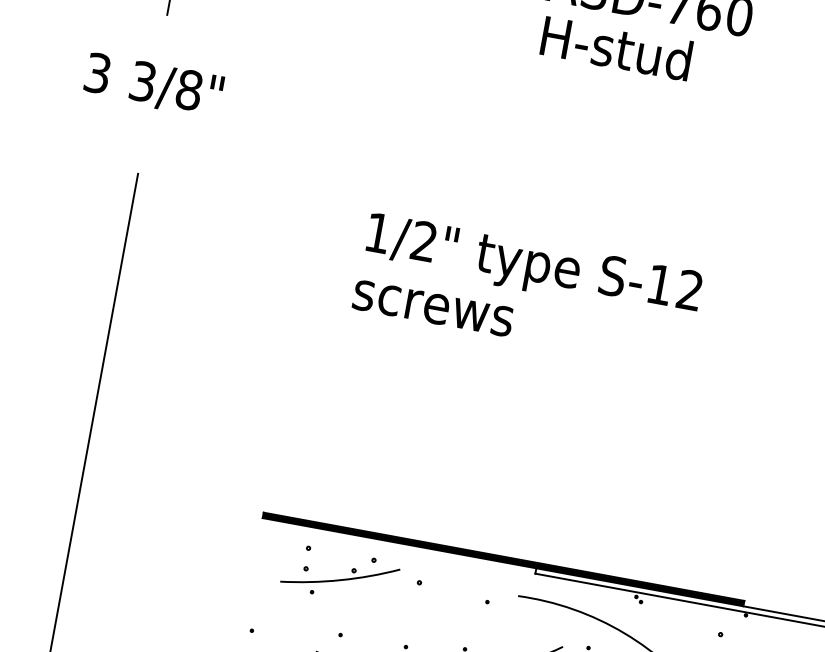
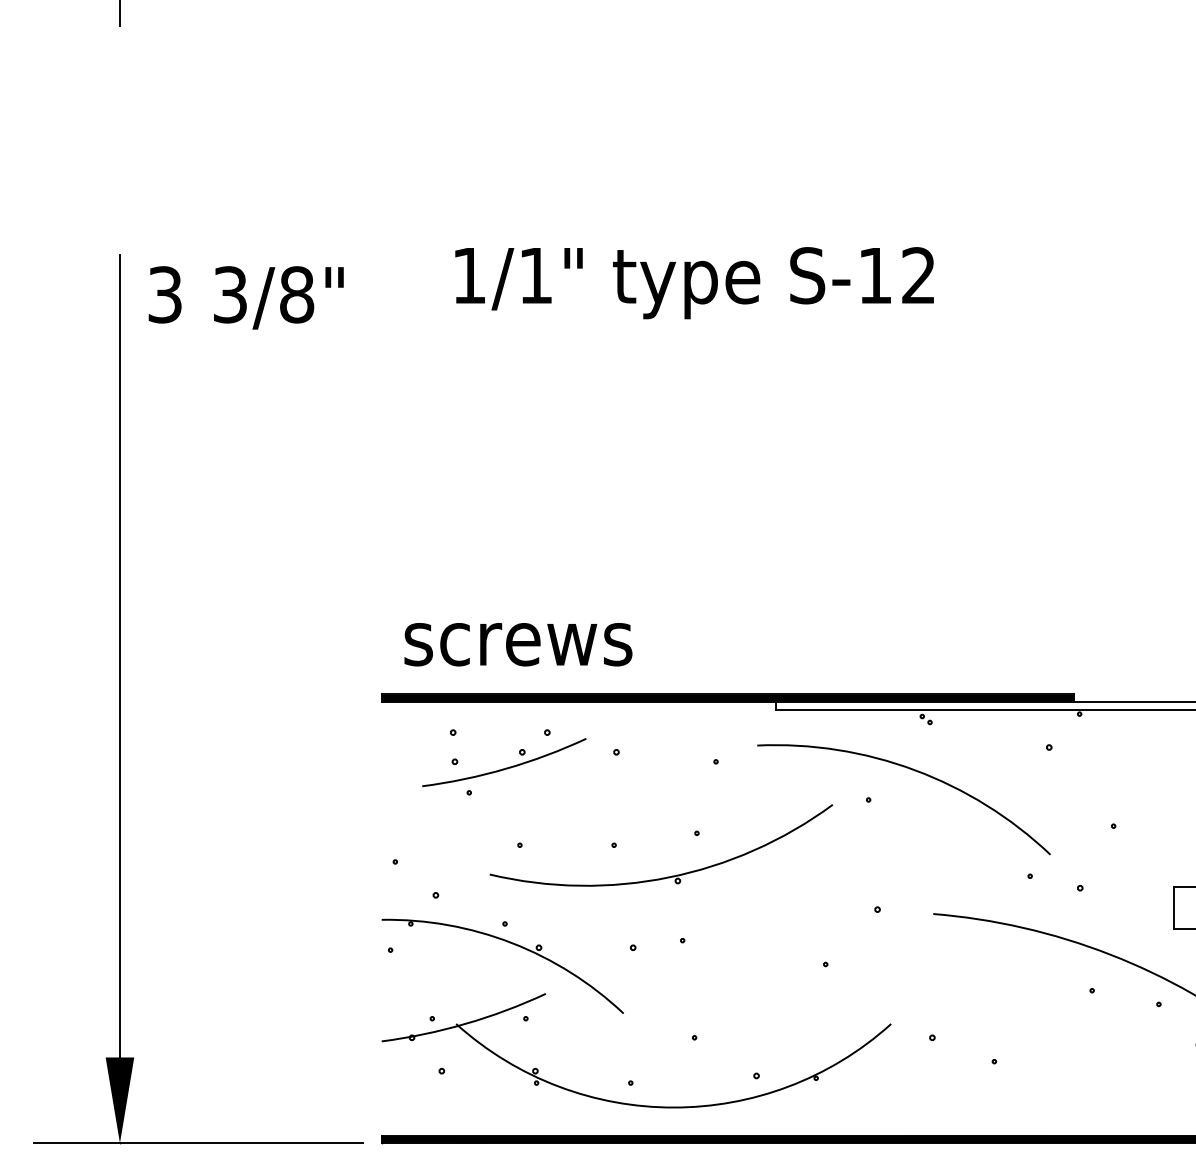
text: (153, 85) -> (245, 297), moved
text: (423, 241) -> (535, 275), 1/2" -> 1/1"
text: (433, 308) -> (518, 644), moved

